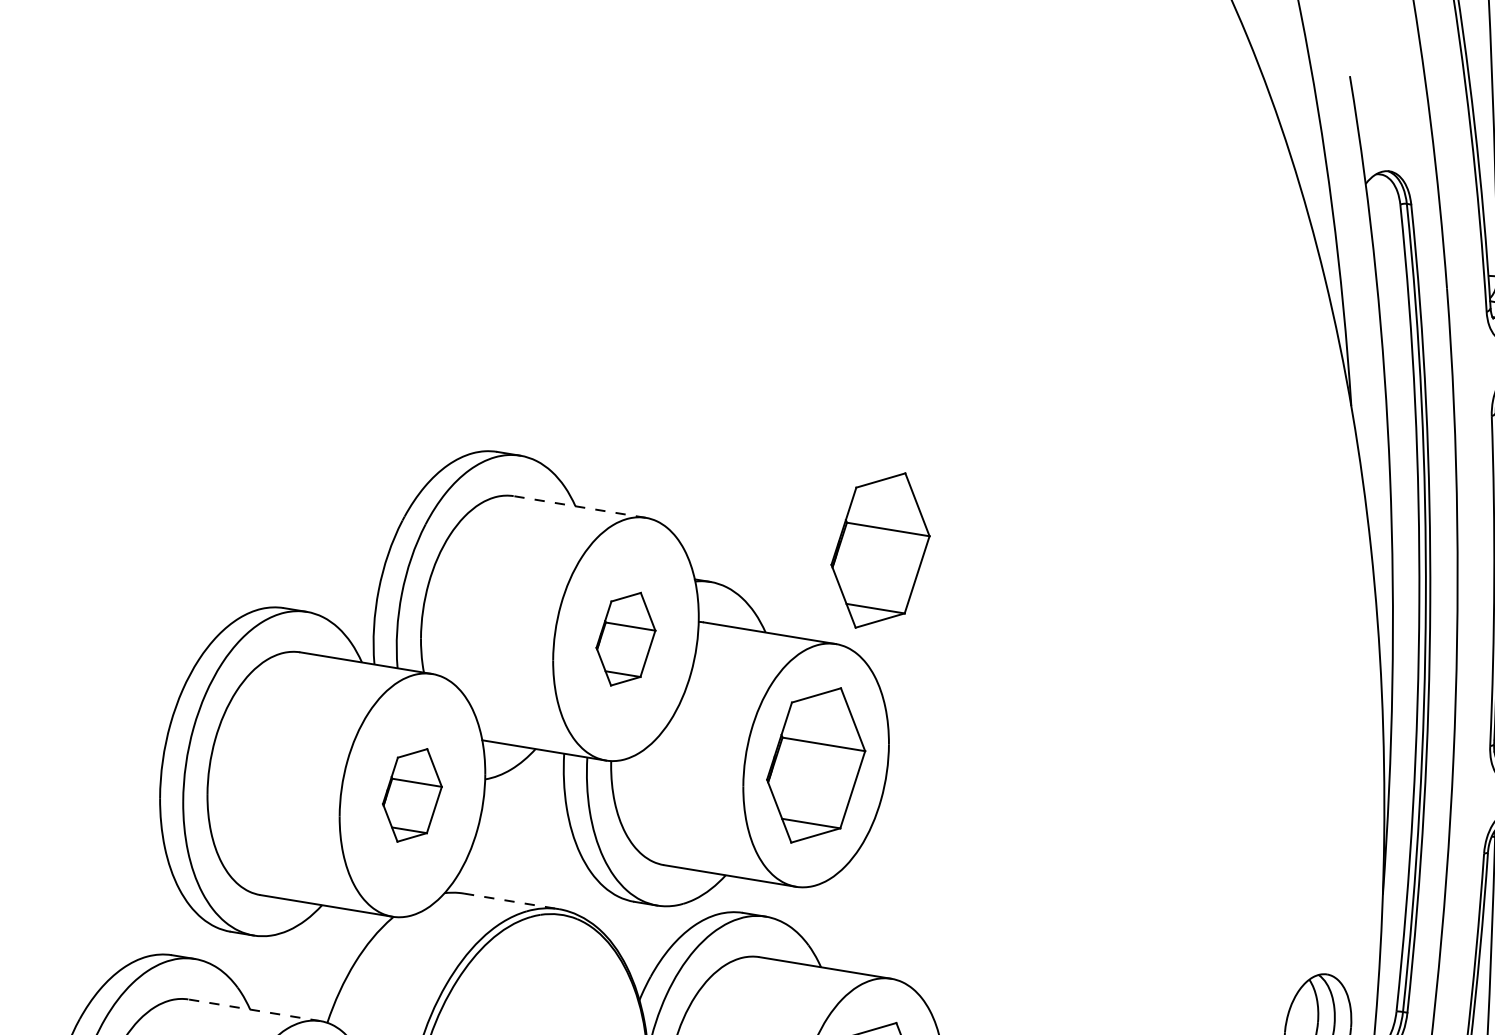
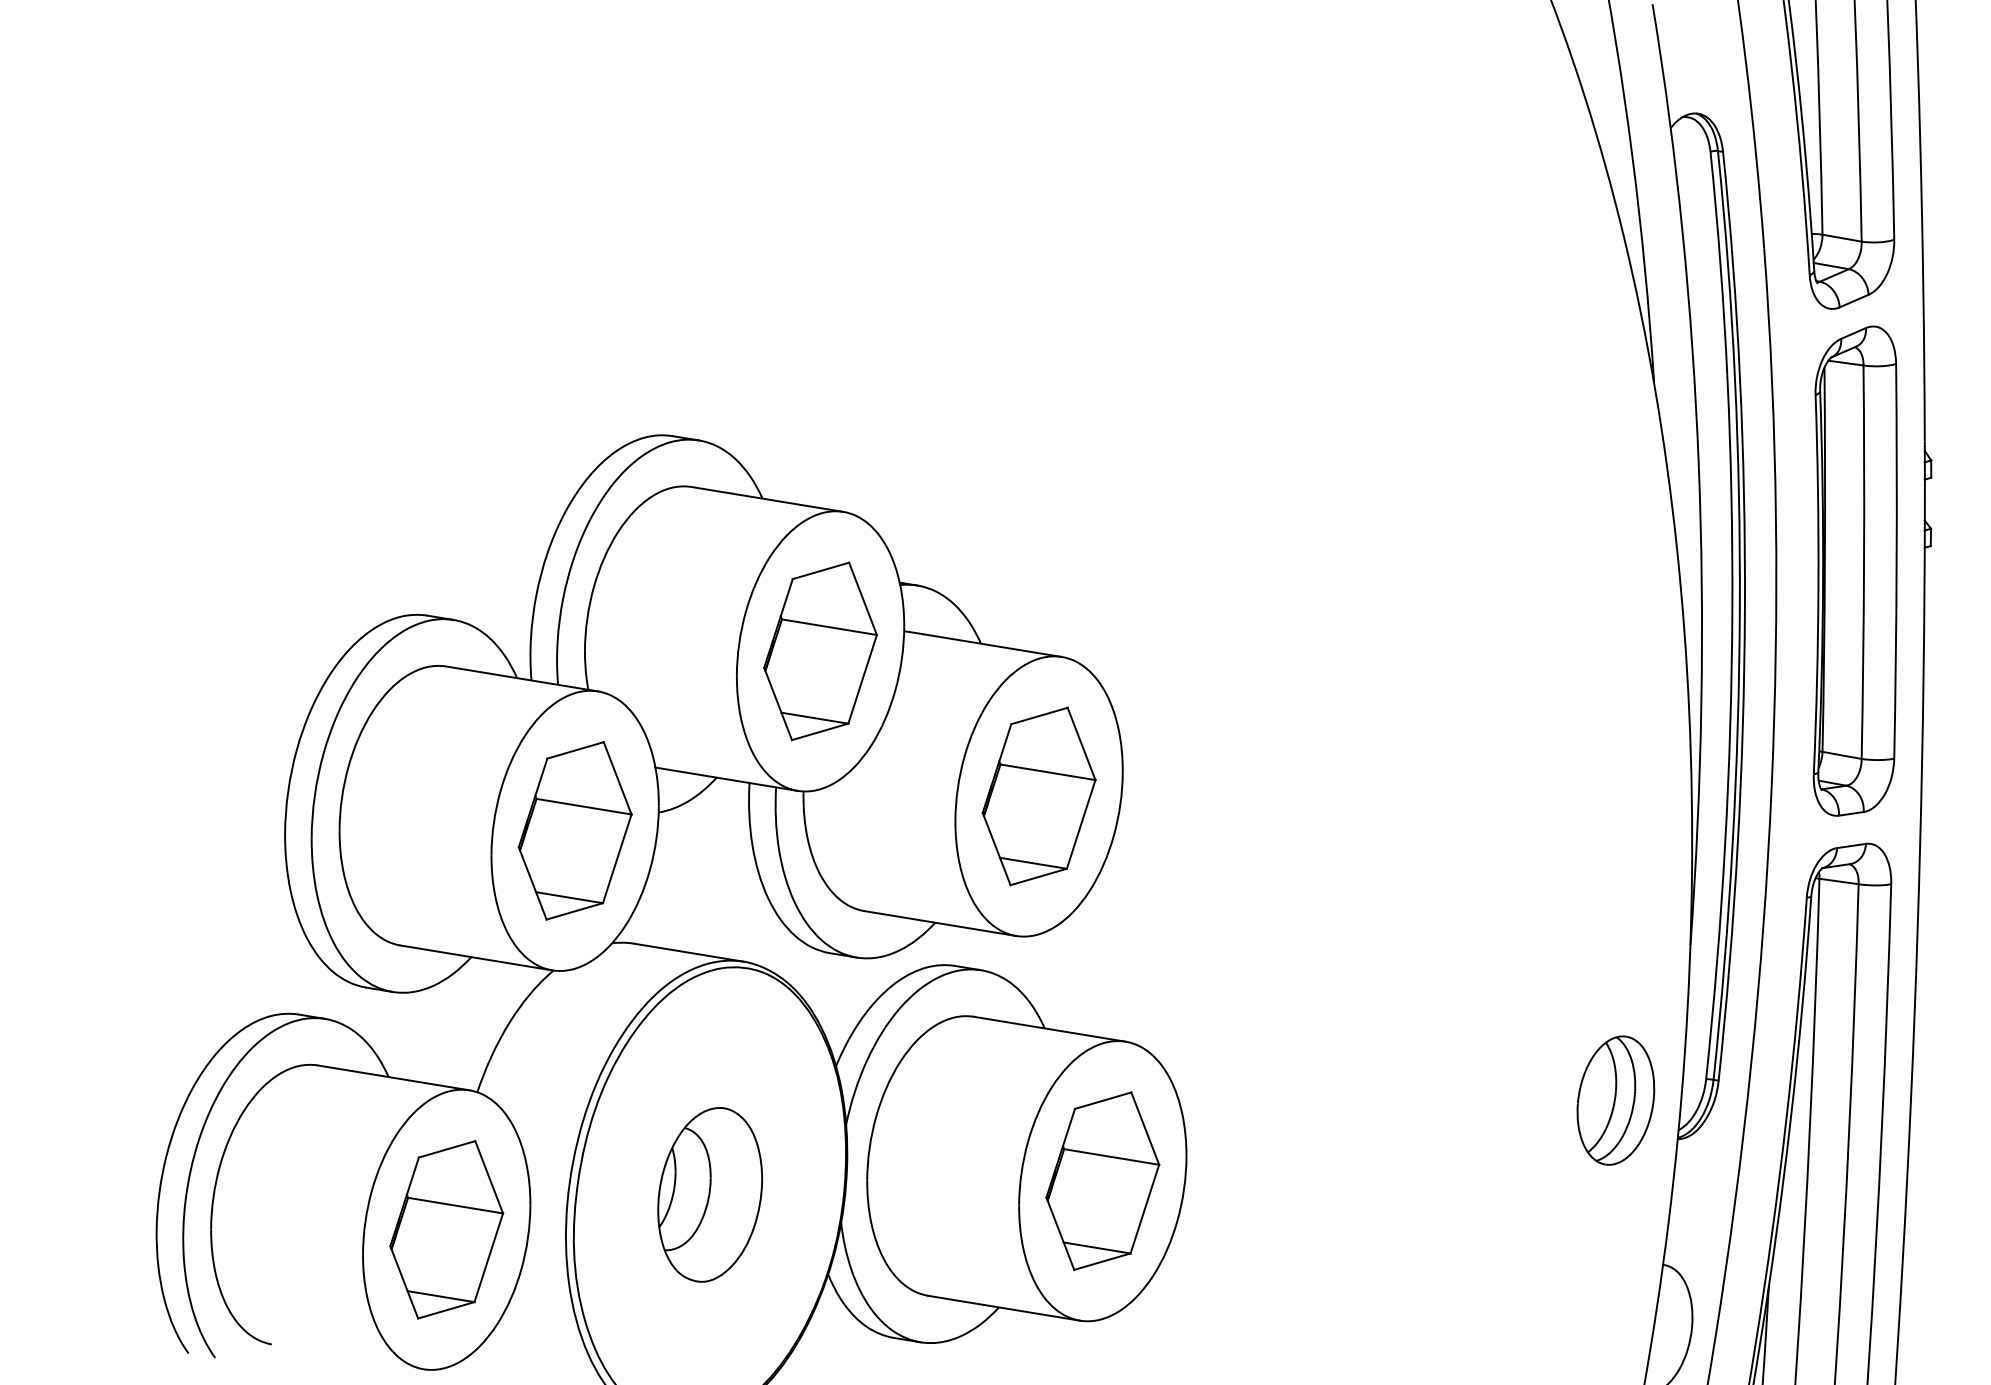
line: (579, 507) -> (767, 499), dashed -> solid
part: (880, 550) -> (1112, 549), removed
part: (625, 639) -> (820, 651), size x1.67
part: (411, 795) -> (574, 830), size x1.67
line: (511, 901) -> (689, 952), dashed -> solid
line: (254, 1009) -> (393, 1077), dashed -> solid

